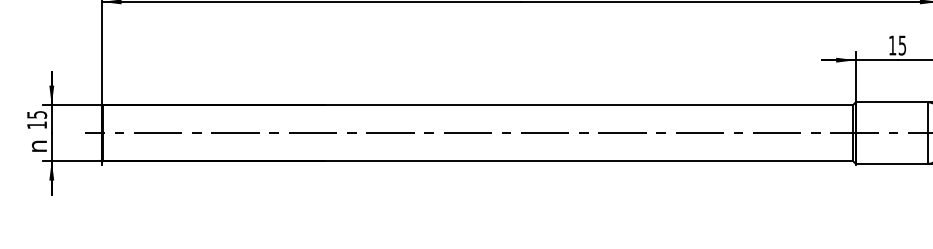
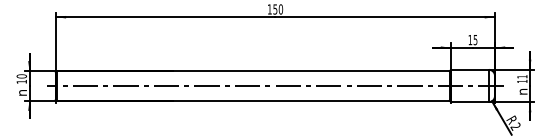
text: (36, 115) -> (21, 76), 15 -> 10

